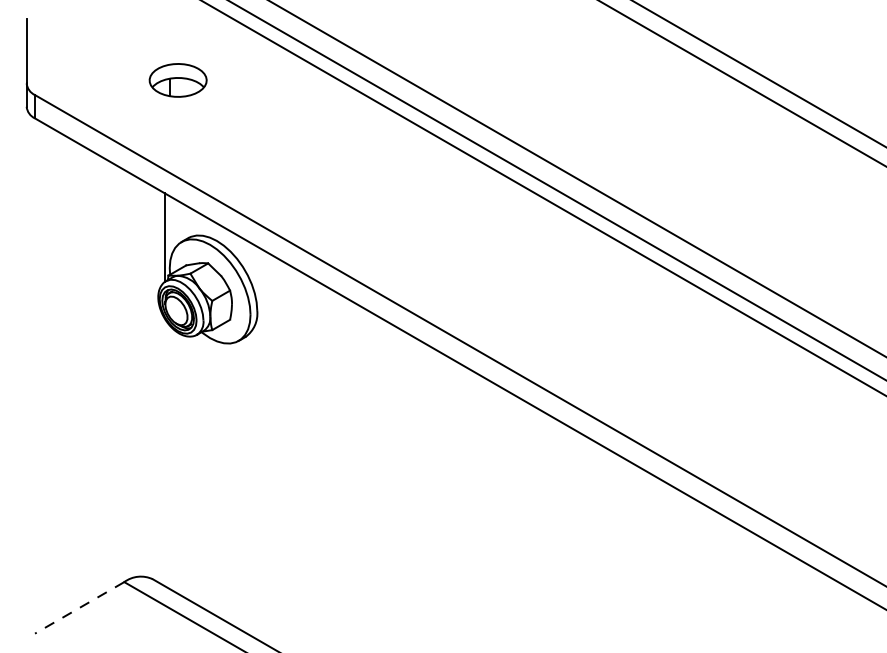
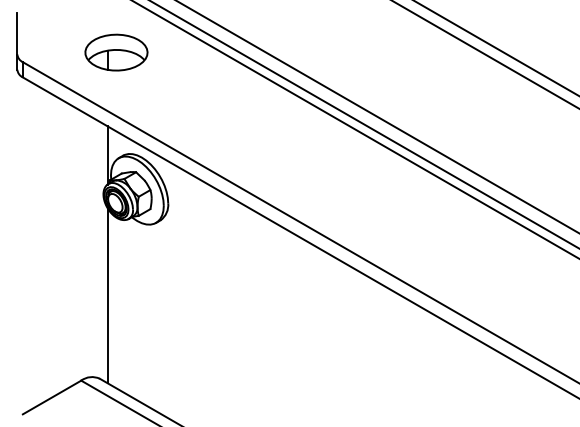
part: (178, 80) -> (116, 52), size x1.67
line: (164, 451) -> (107, 295), added
line: (80, 607) -> (52, 397), dashed -> solid

